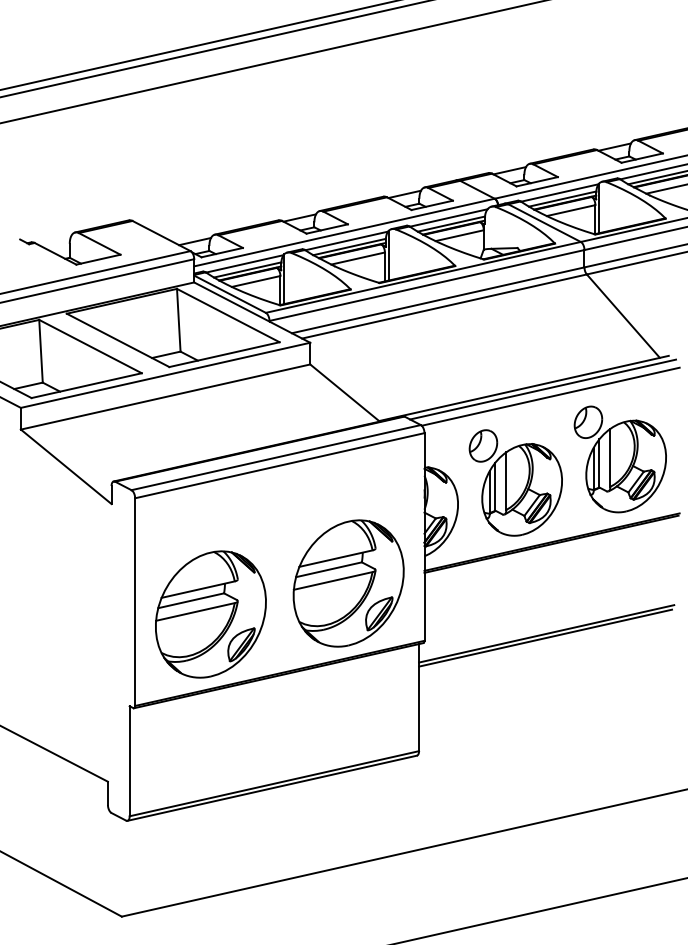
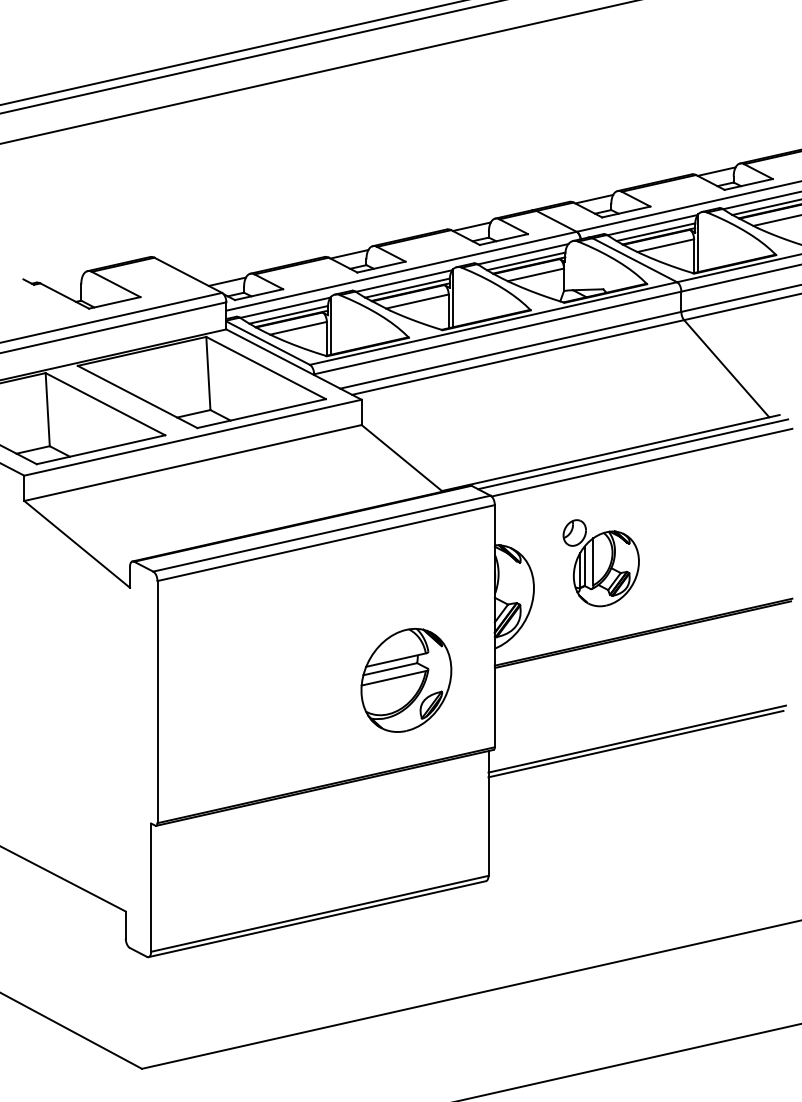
part: (619, 459) -> (722, 535), removed
part: (515, 482) -> (600, 562), size x0.7
part: (348, 583) -> (406, 680), size x0.7
part: (210, 614) -> (245, 716), removed

